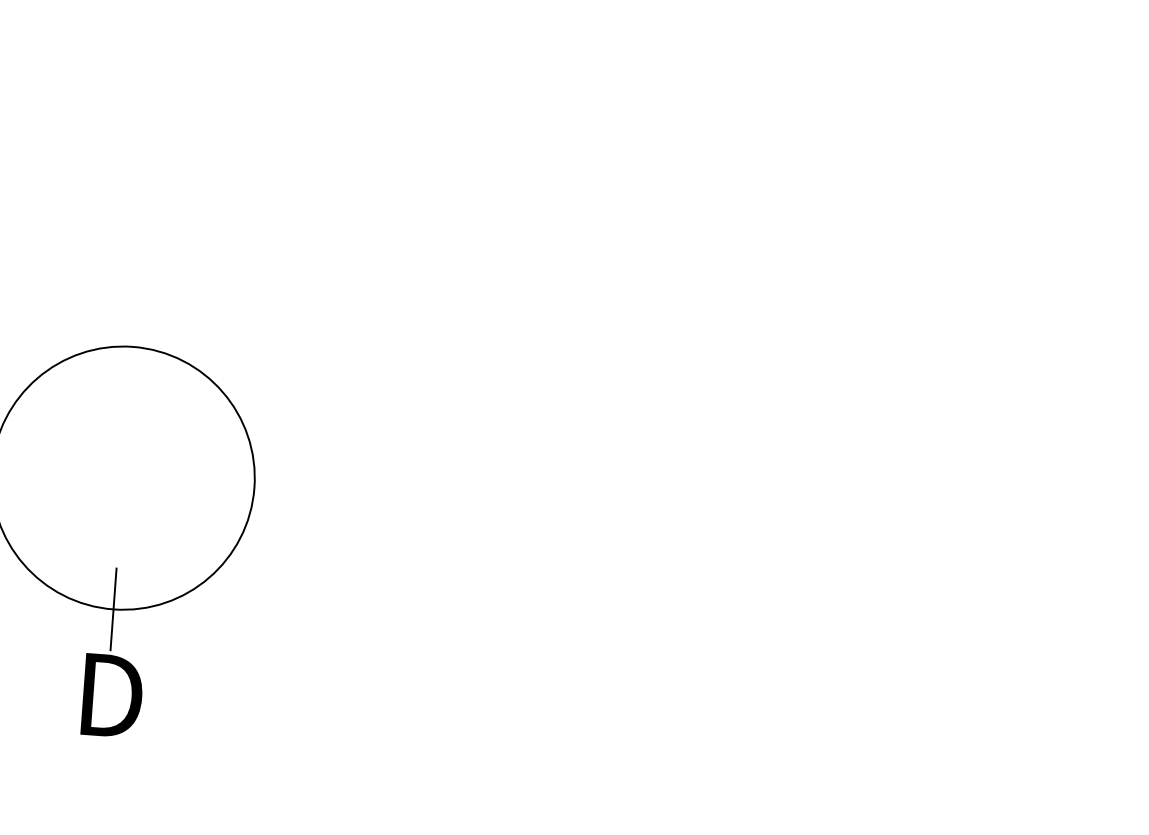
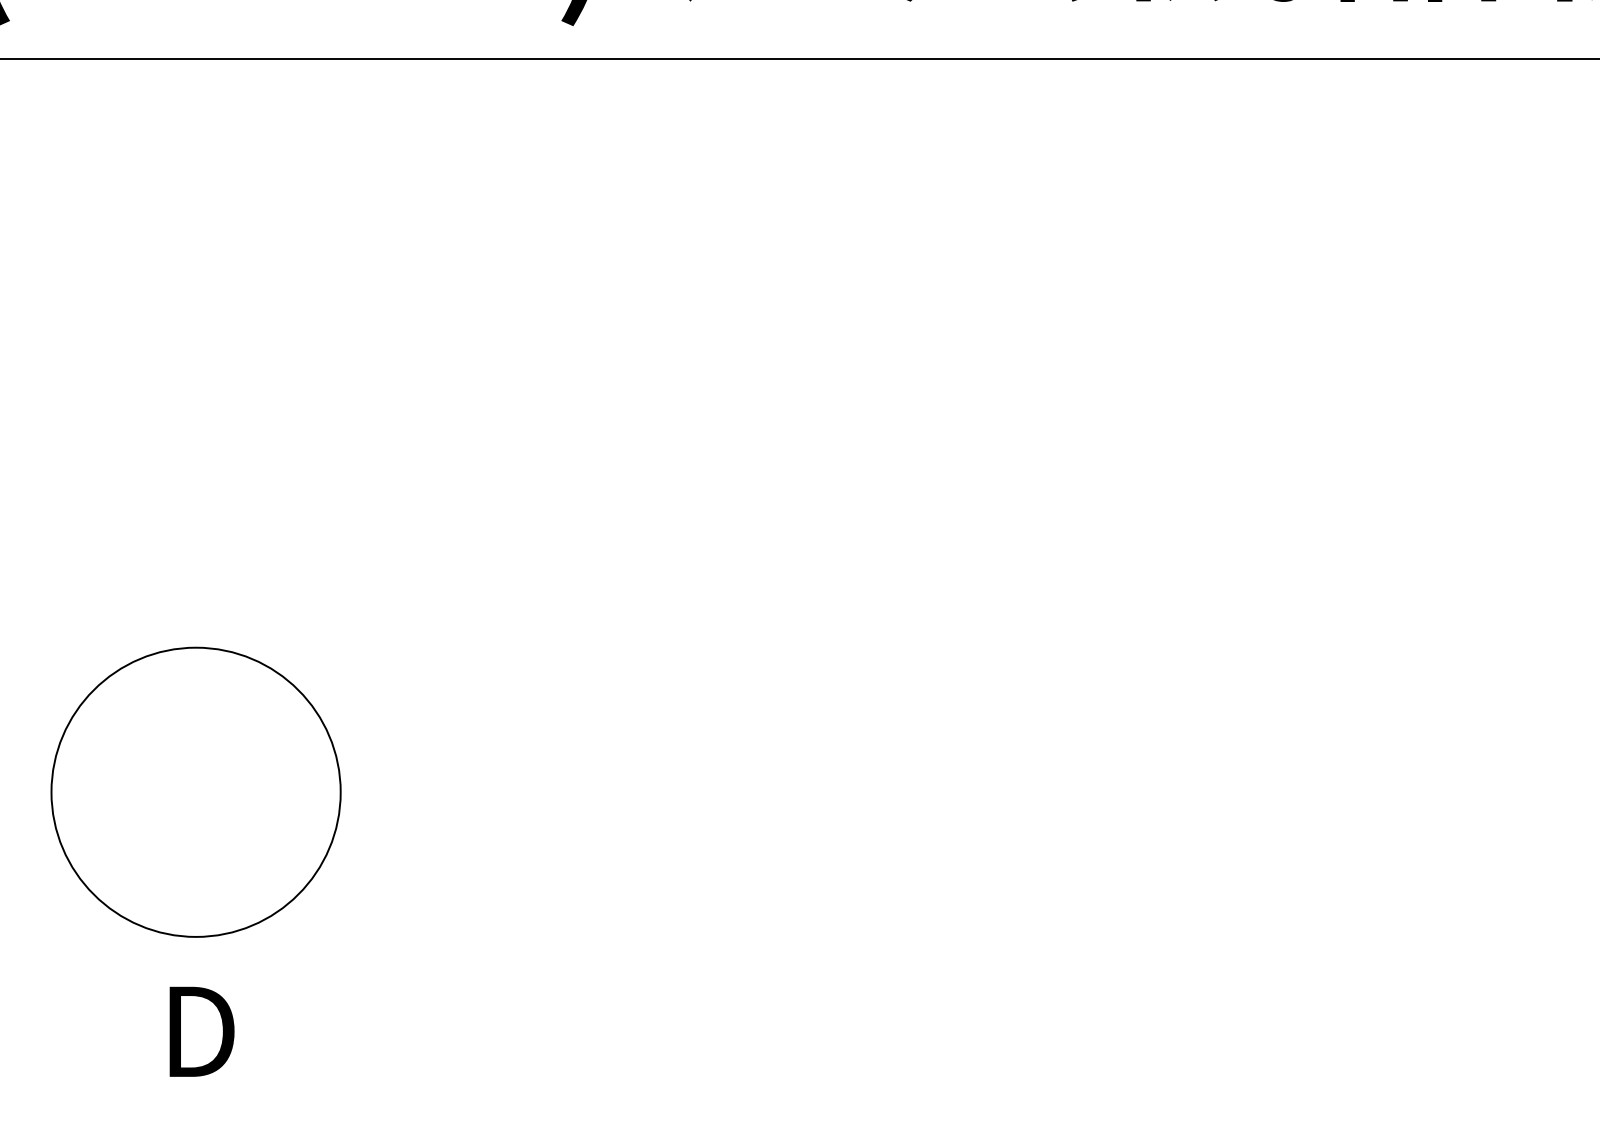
line: (113, 609) -> (196, 936), removed

